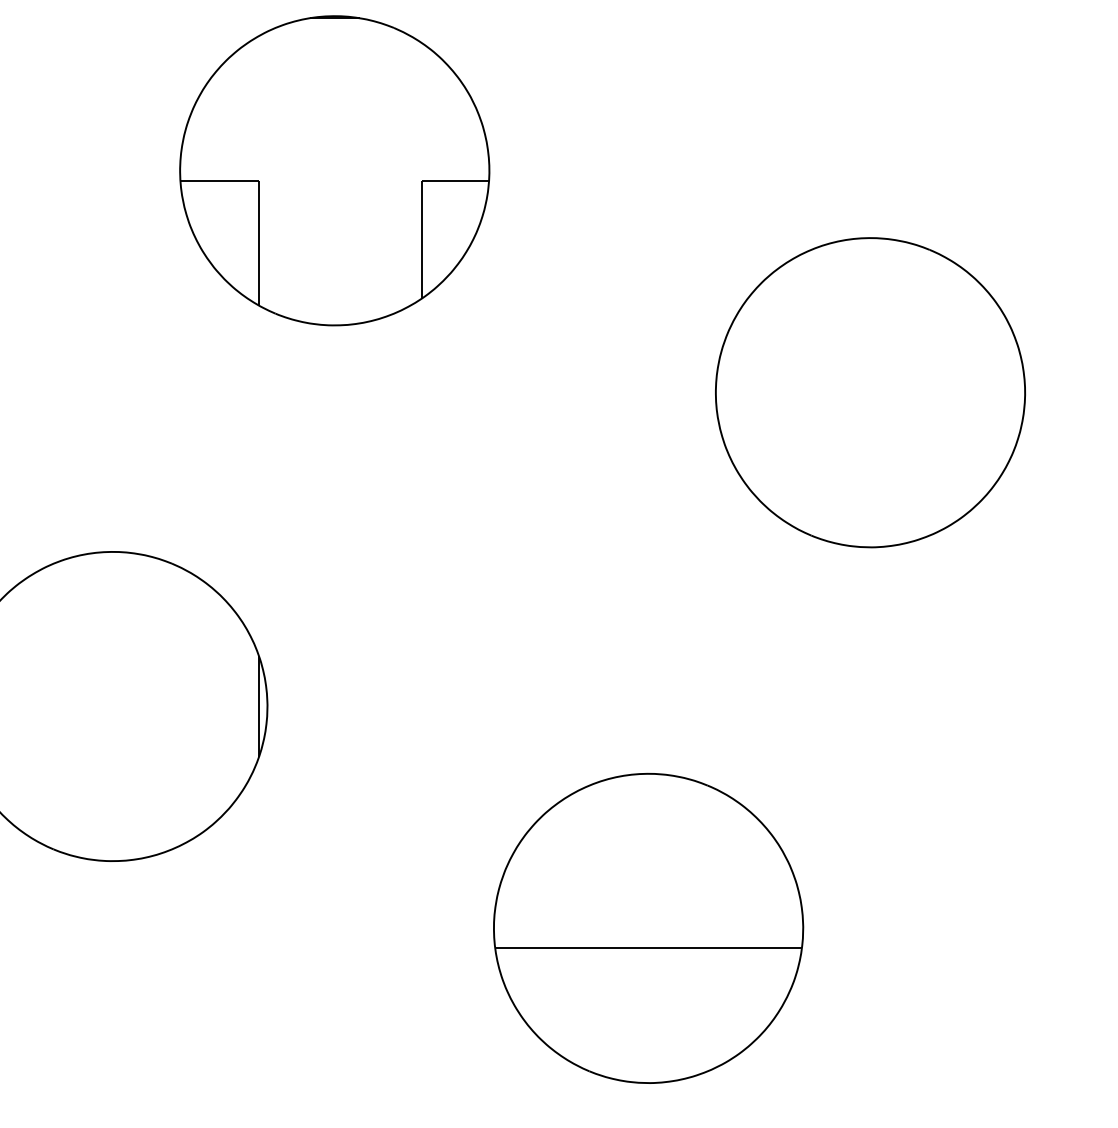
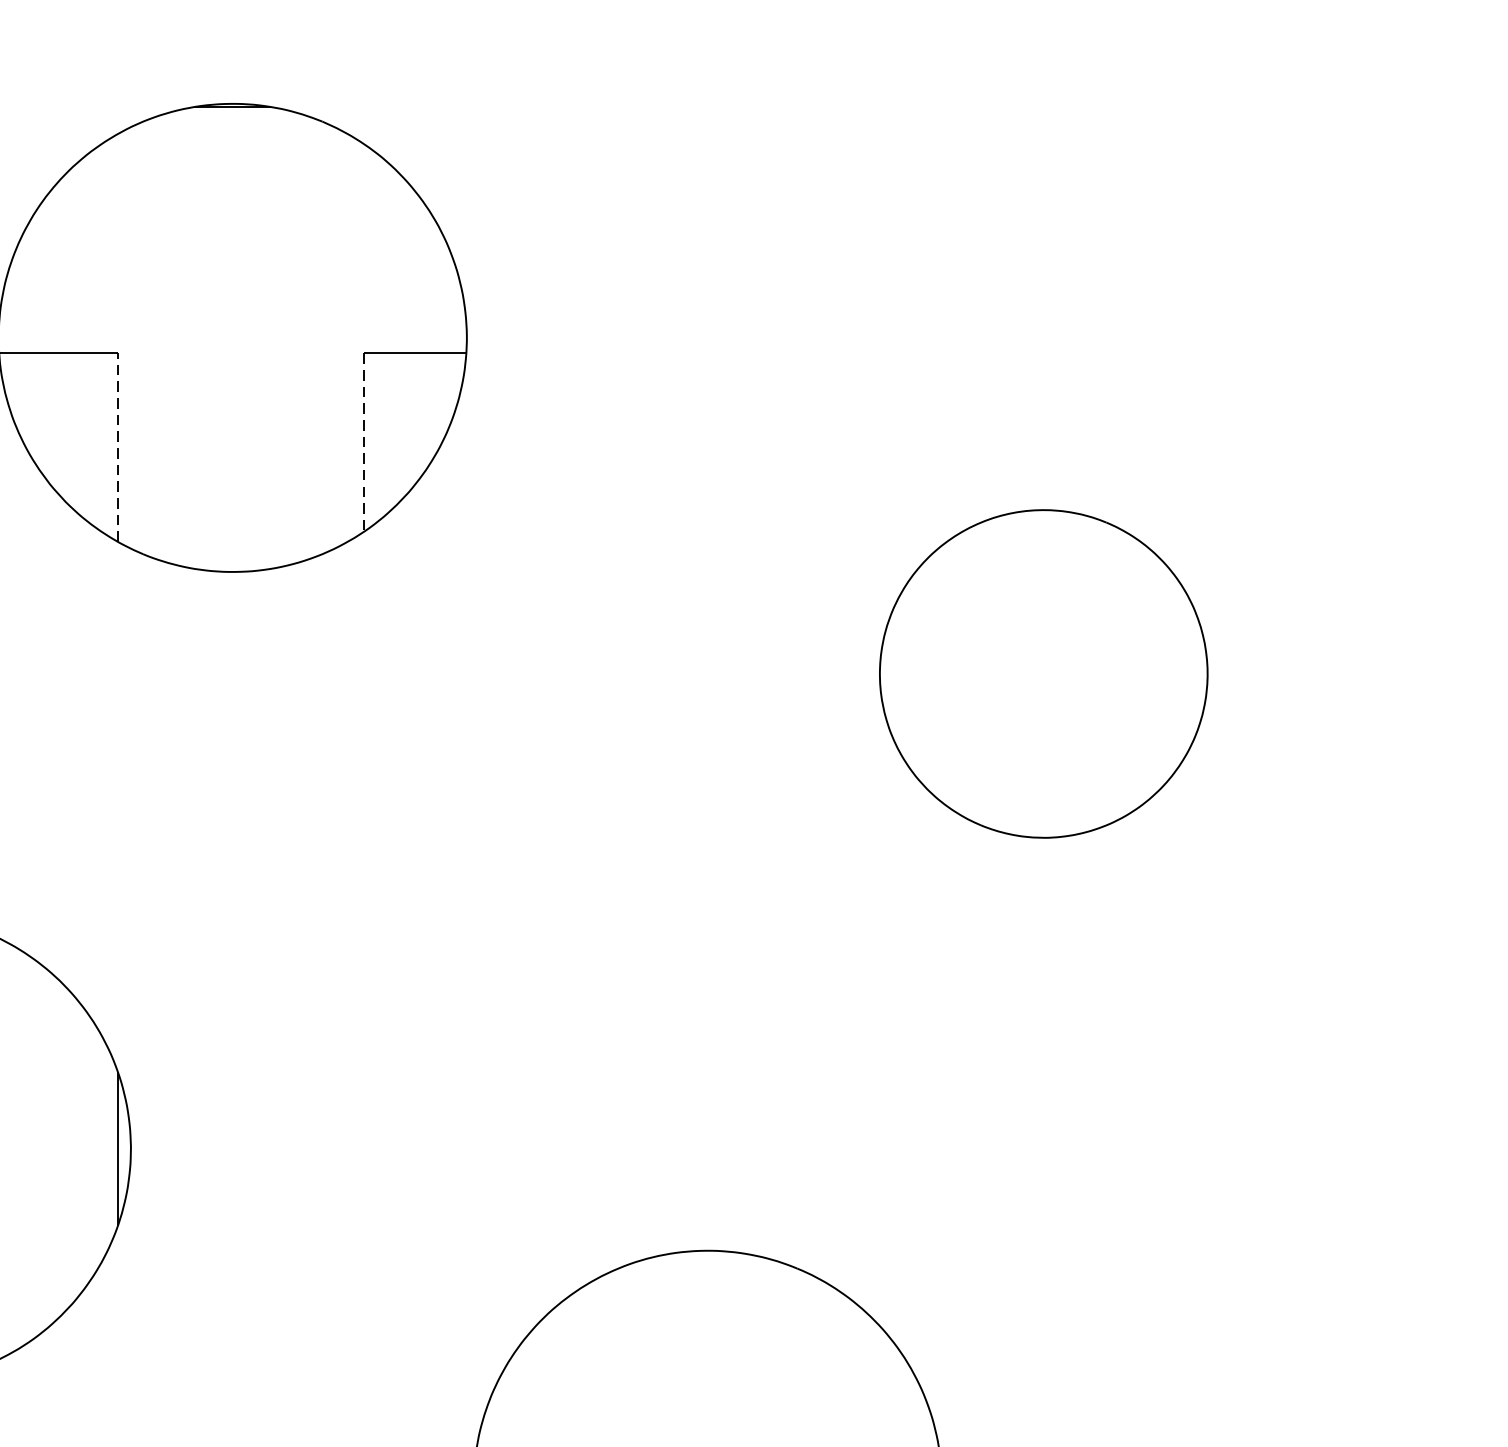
line: (421, 239) -> (364, 441), solid -> dashed
line: (258, 242) -> (117, 446), solid -> dashed
part: (870, 392) -> (1043, 673), size x0.7

